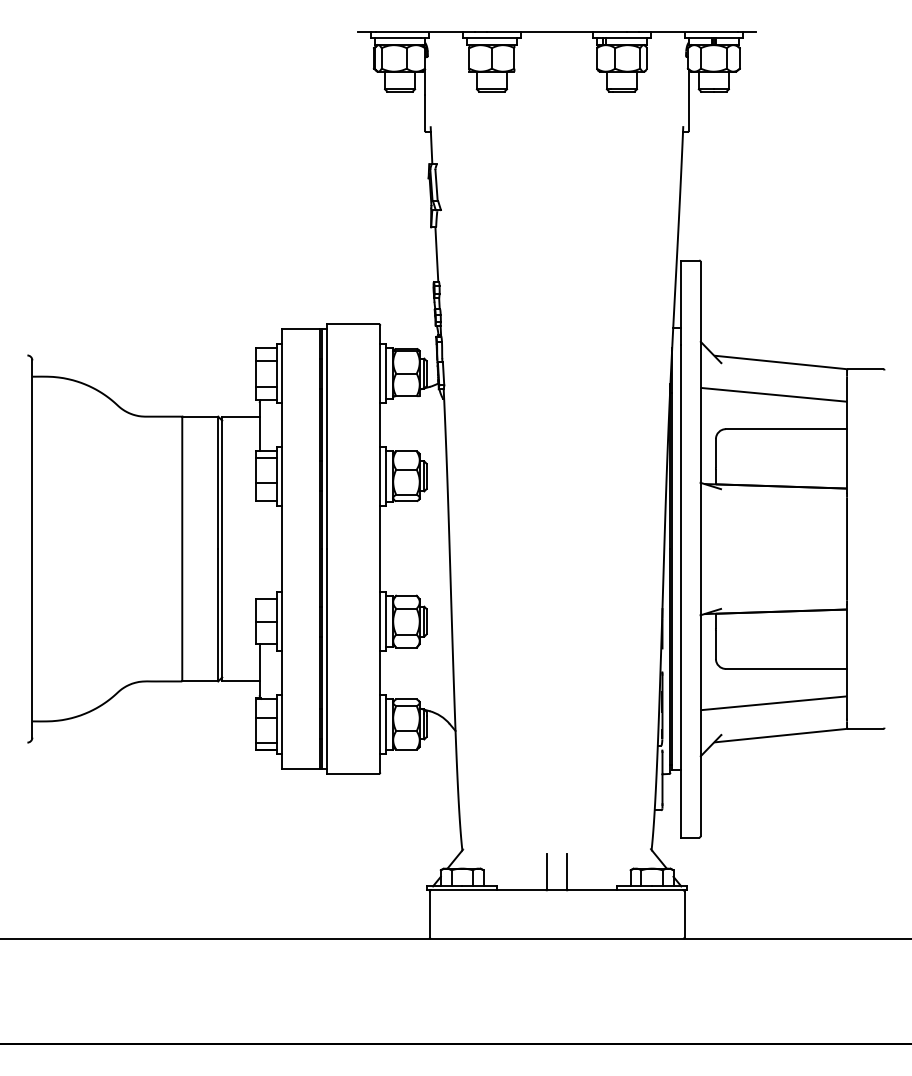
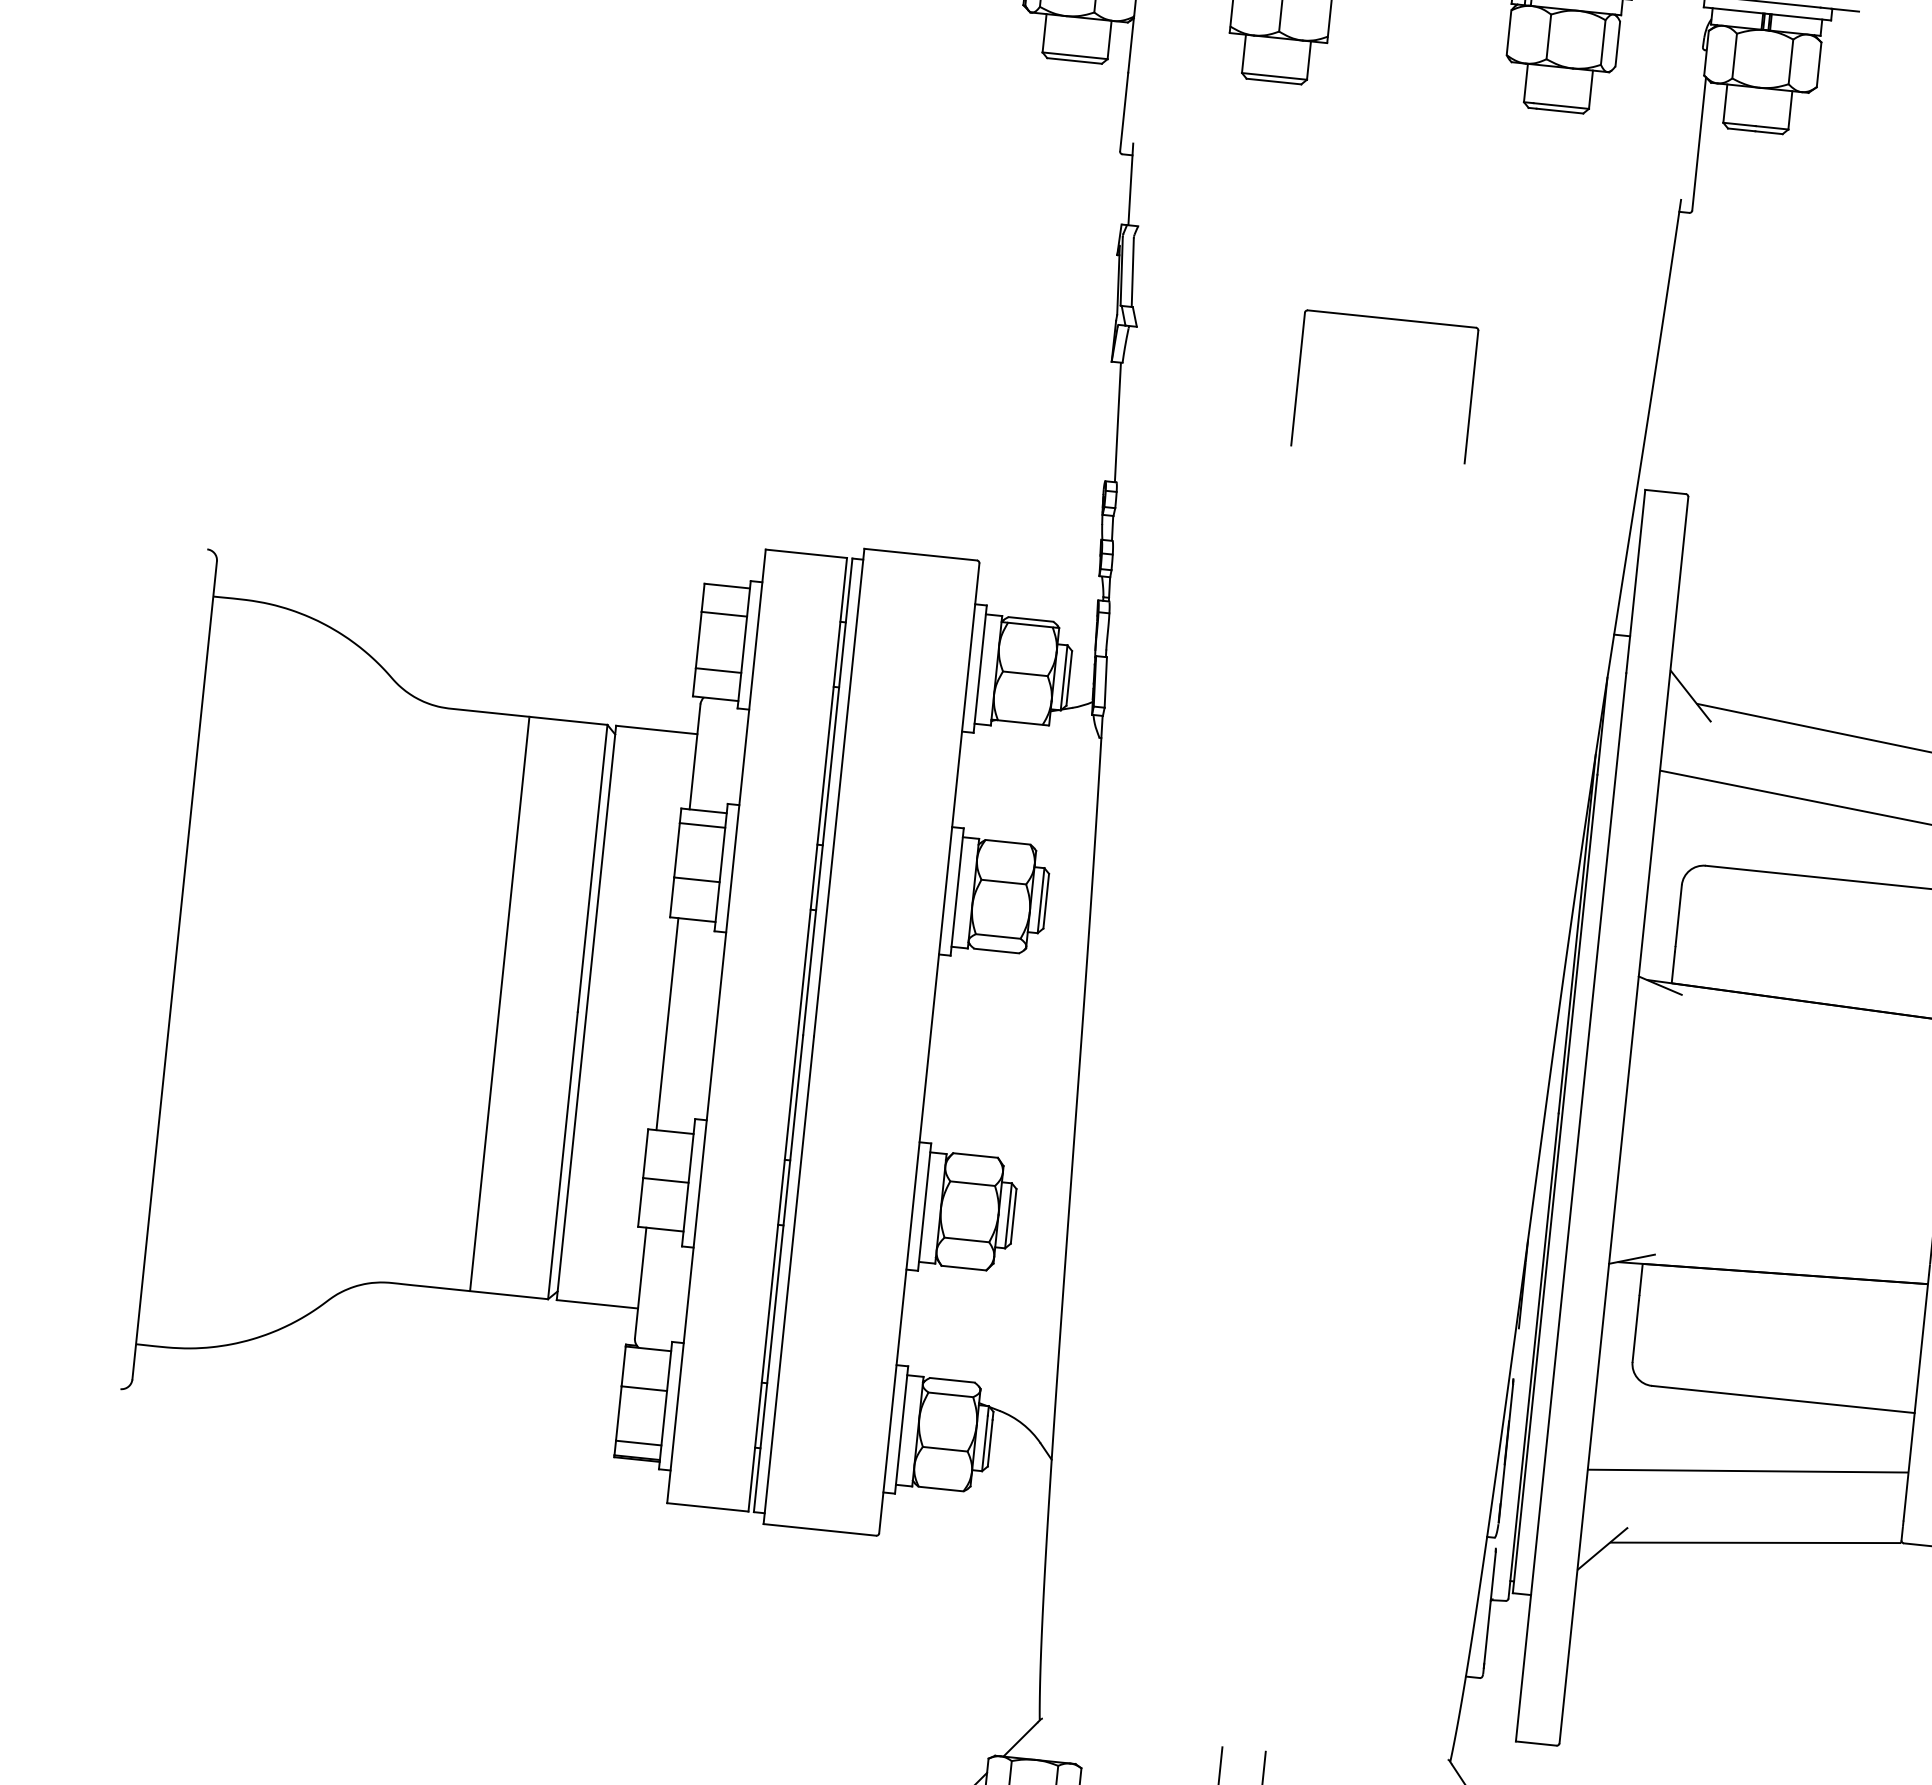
part: (556, 195) -> (1390, 321), added
line: (259, 550) -> (666, 1024), added

